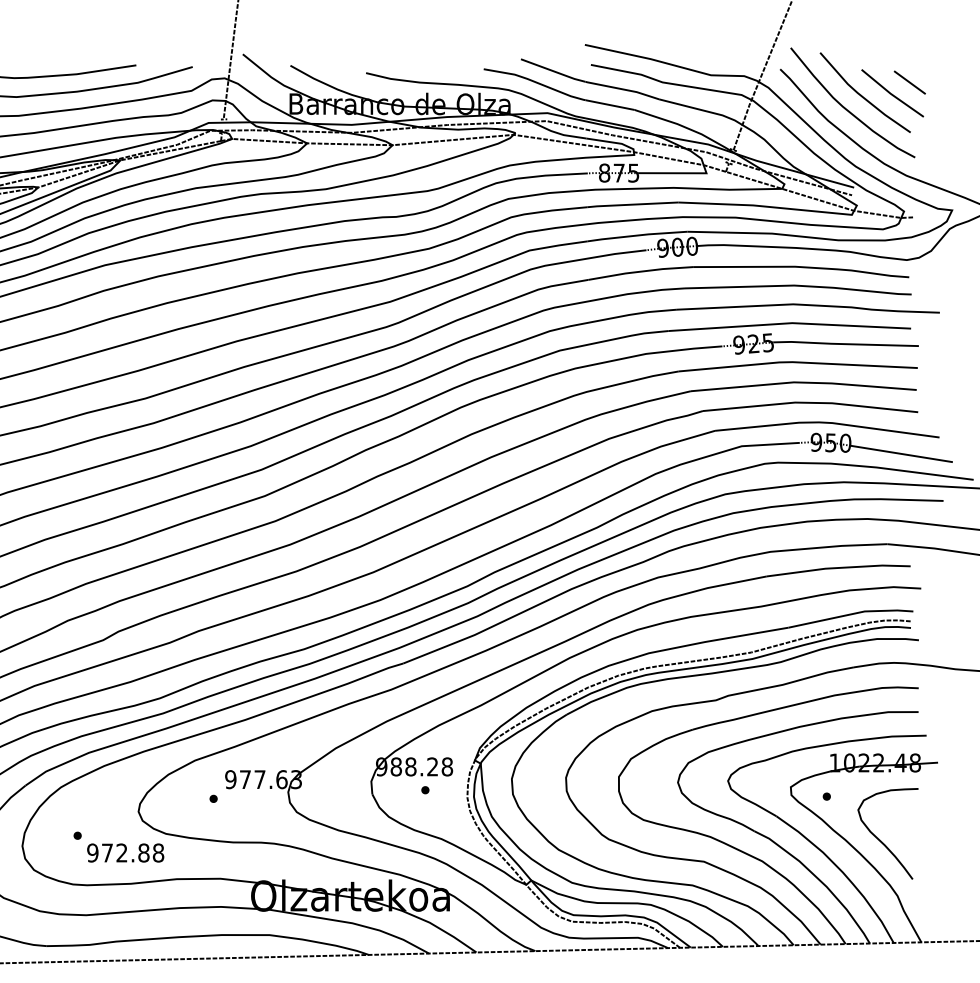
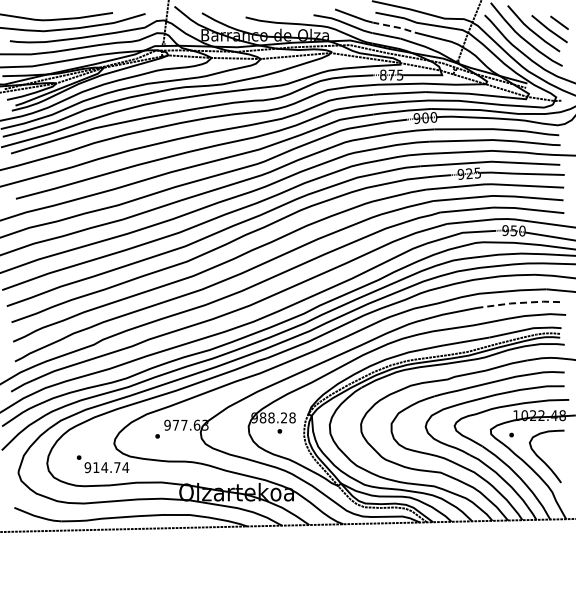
line: (622, 88) -> (393, 26), solid -> dashed
line: (837, 568) -> (517, 303), solid -> dashed
text: (133, 852) -> (111, 467), 972.88 -> 914.74

